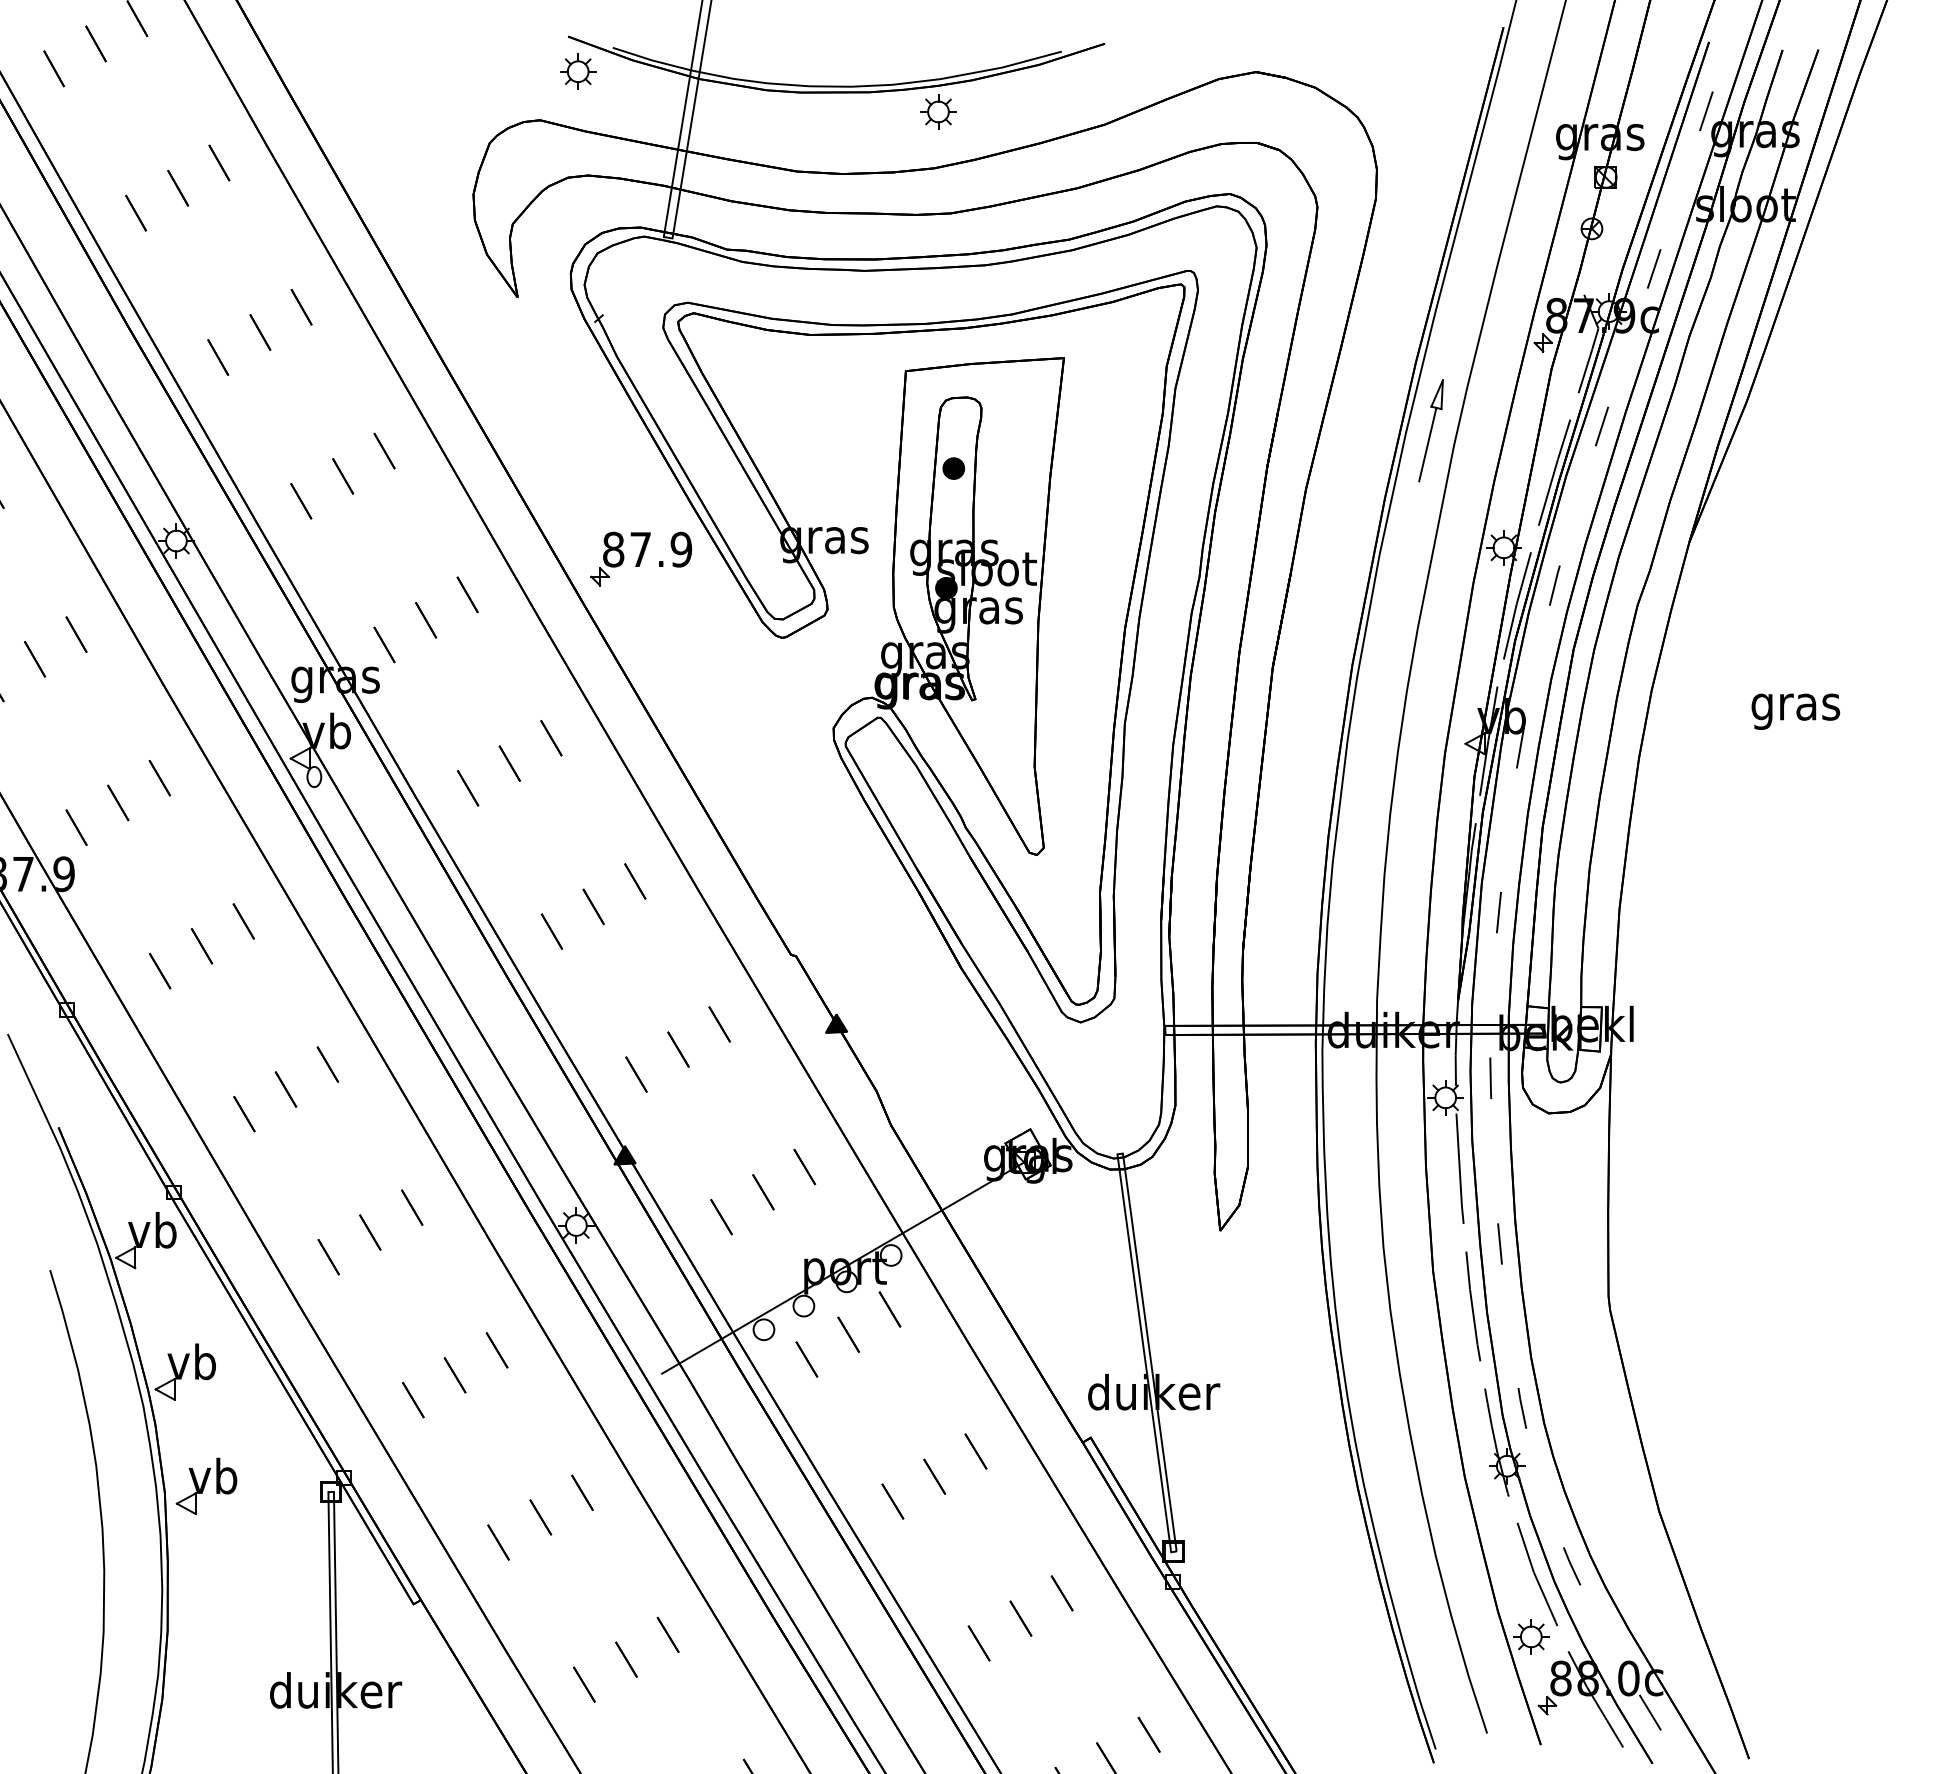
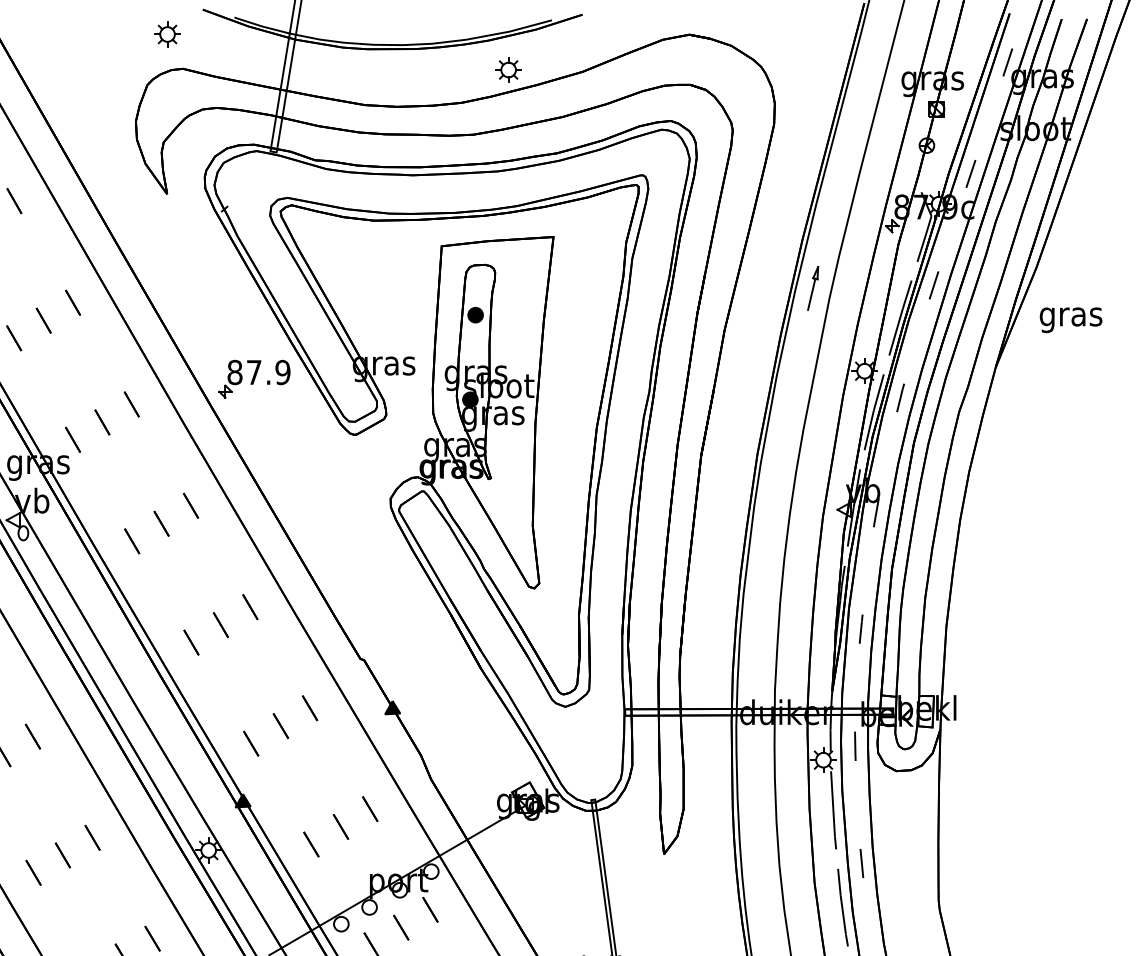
part: (578, 71) -> (167, 34), moved
part: (938, 111) -> (508, 69), moved
part: (1430, 430) -> (812, 288), size x0.6
text: (1795, 711) -> (1070, 320), moved

